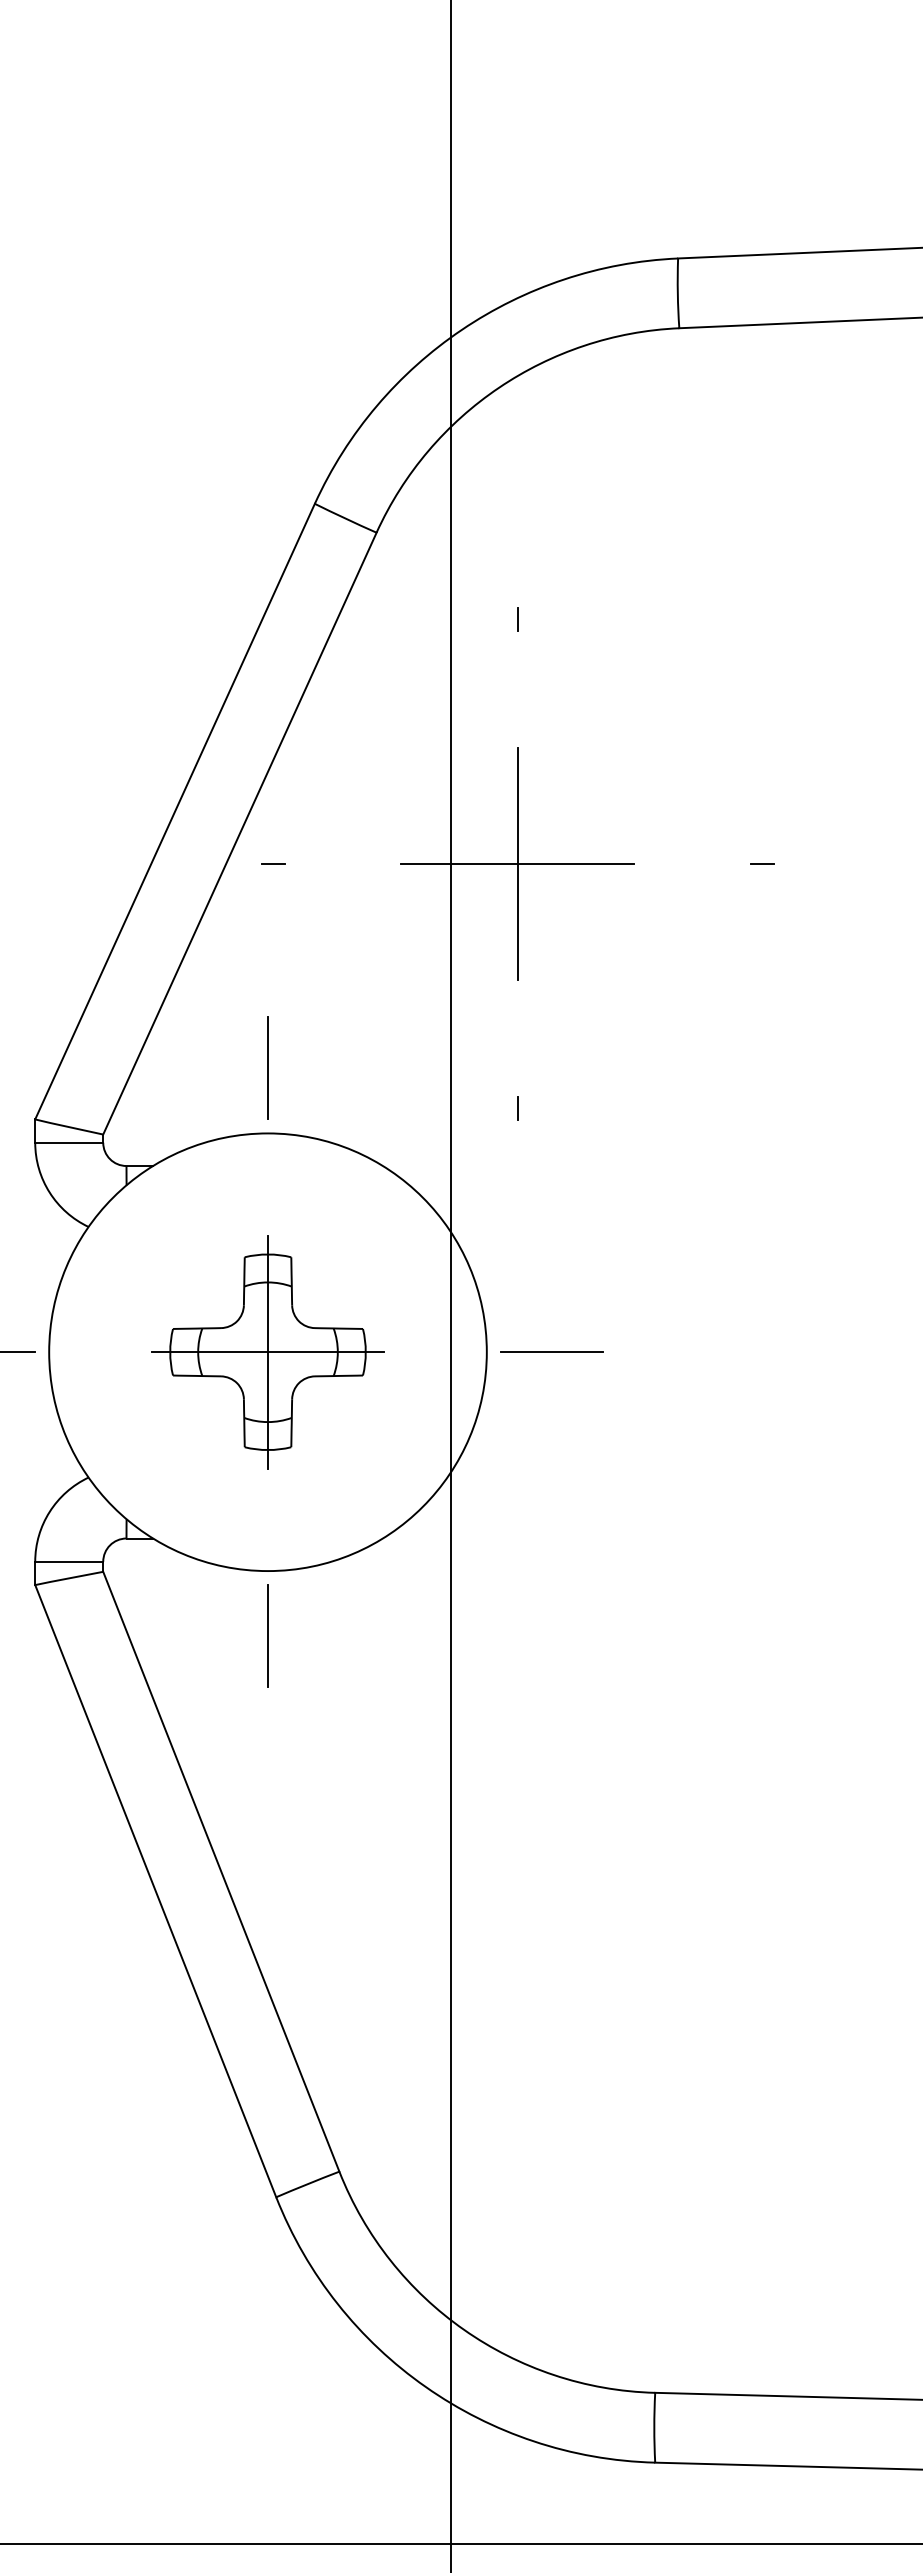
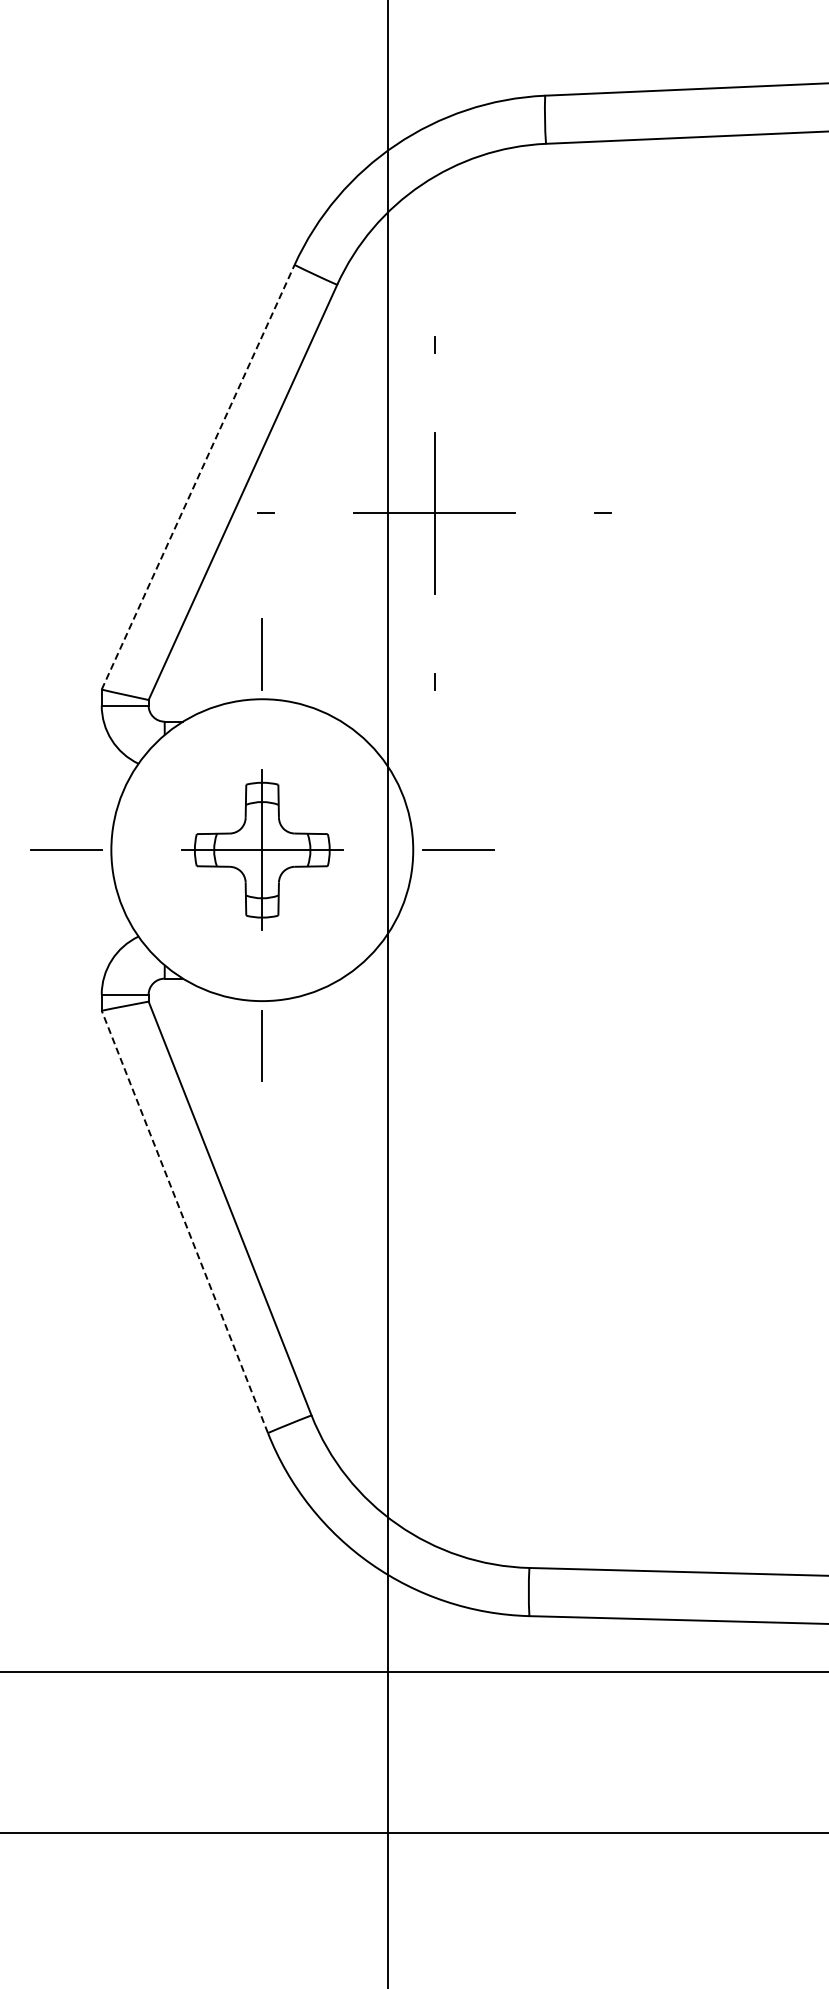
line: (175, 810) -> (198, 476), solid -> dashed
line: (155, 1890) -> (184, 1221), solid -> dashed

